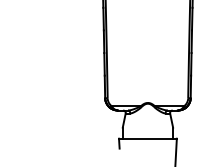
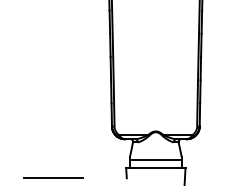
line: (147, 130) -> (155, 159), added
line: (48, 147) -> (53, 177), added

